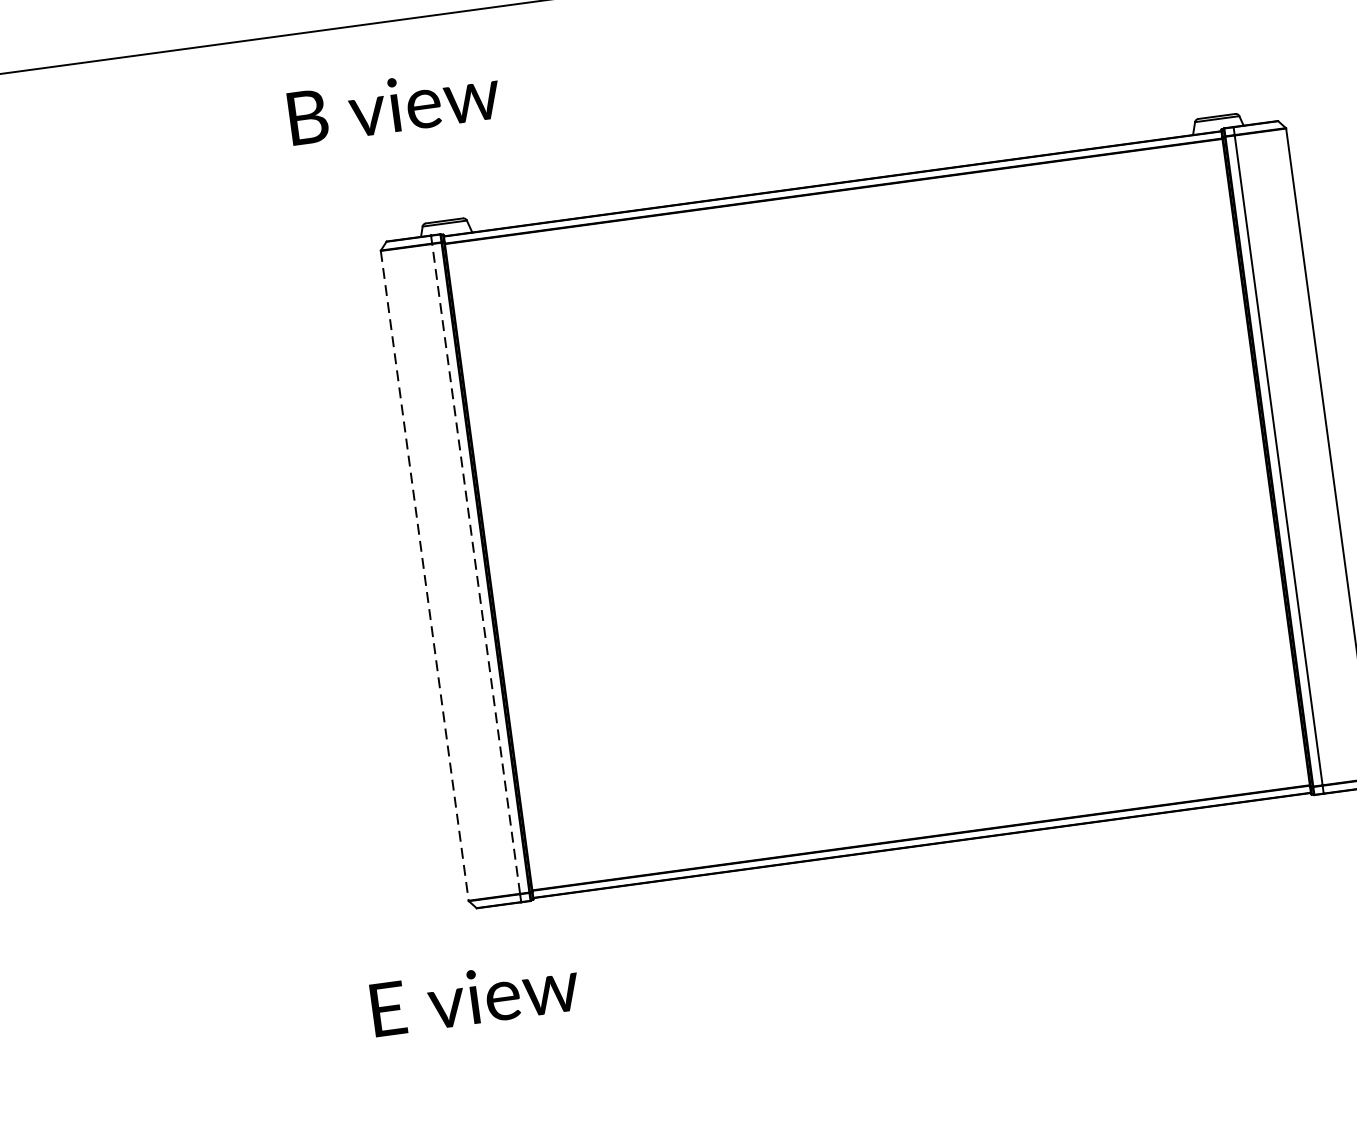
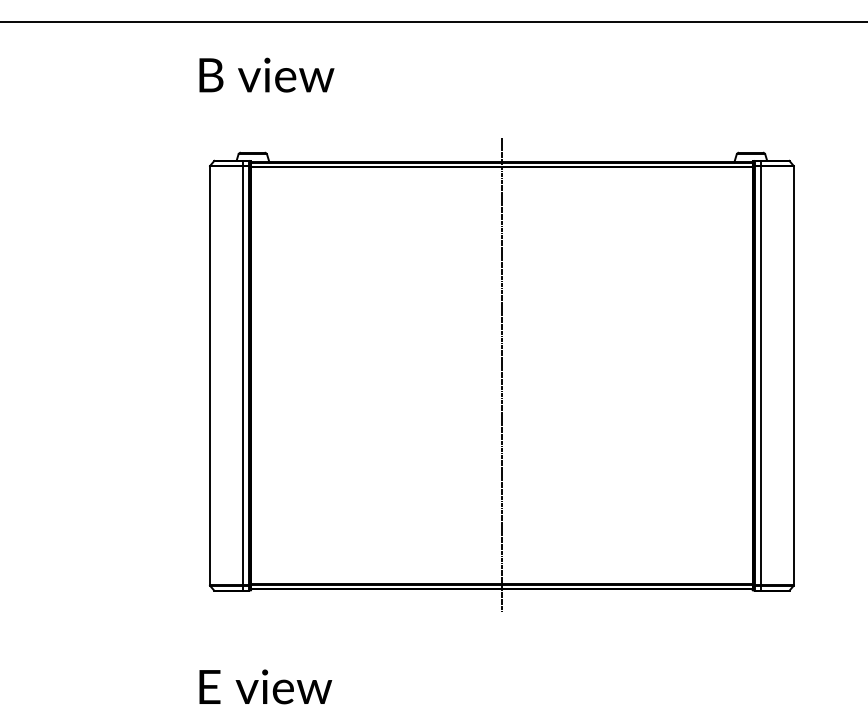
text: (393, 104) -> (266, 74), moved
line: (876, 514) -> (501, 375), added
line: (476, 568) -> (243, 375), dashed -> solid
line: (424, 575) -> (209, 375), dashed -> solid
text: (474, 996) -> (265, 686), moved

